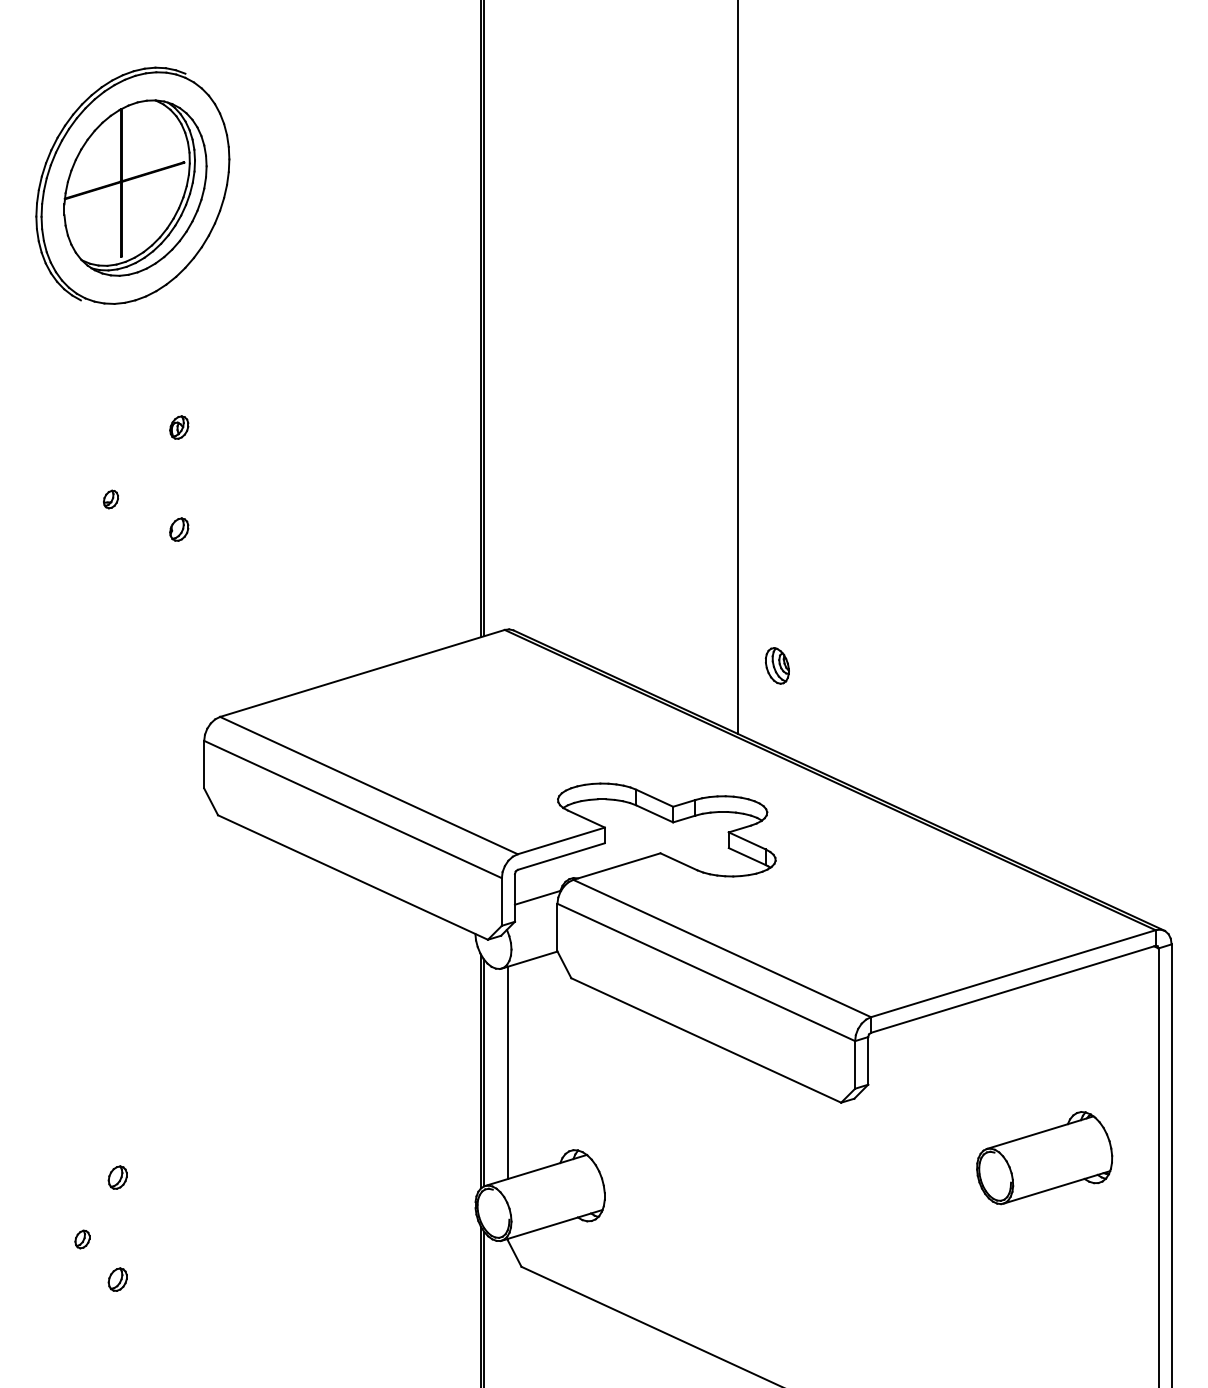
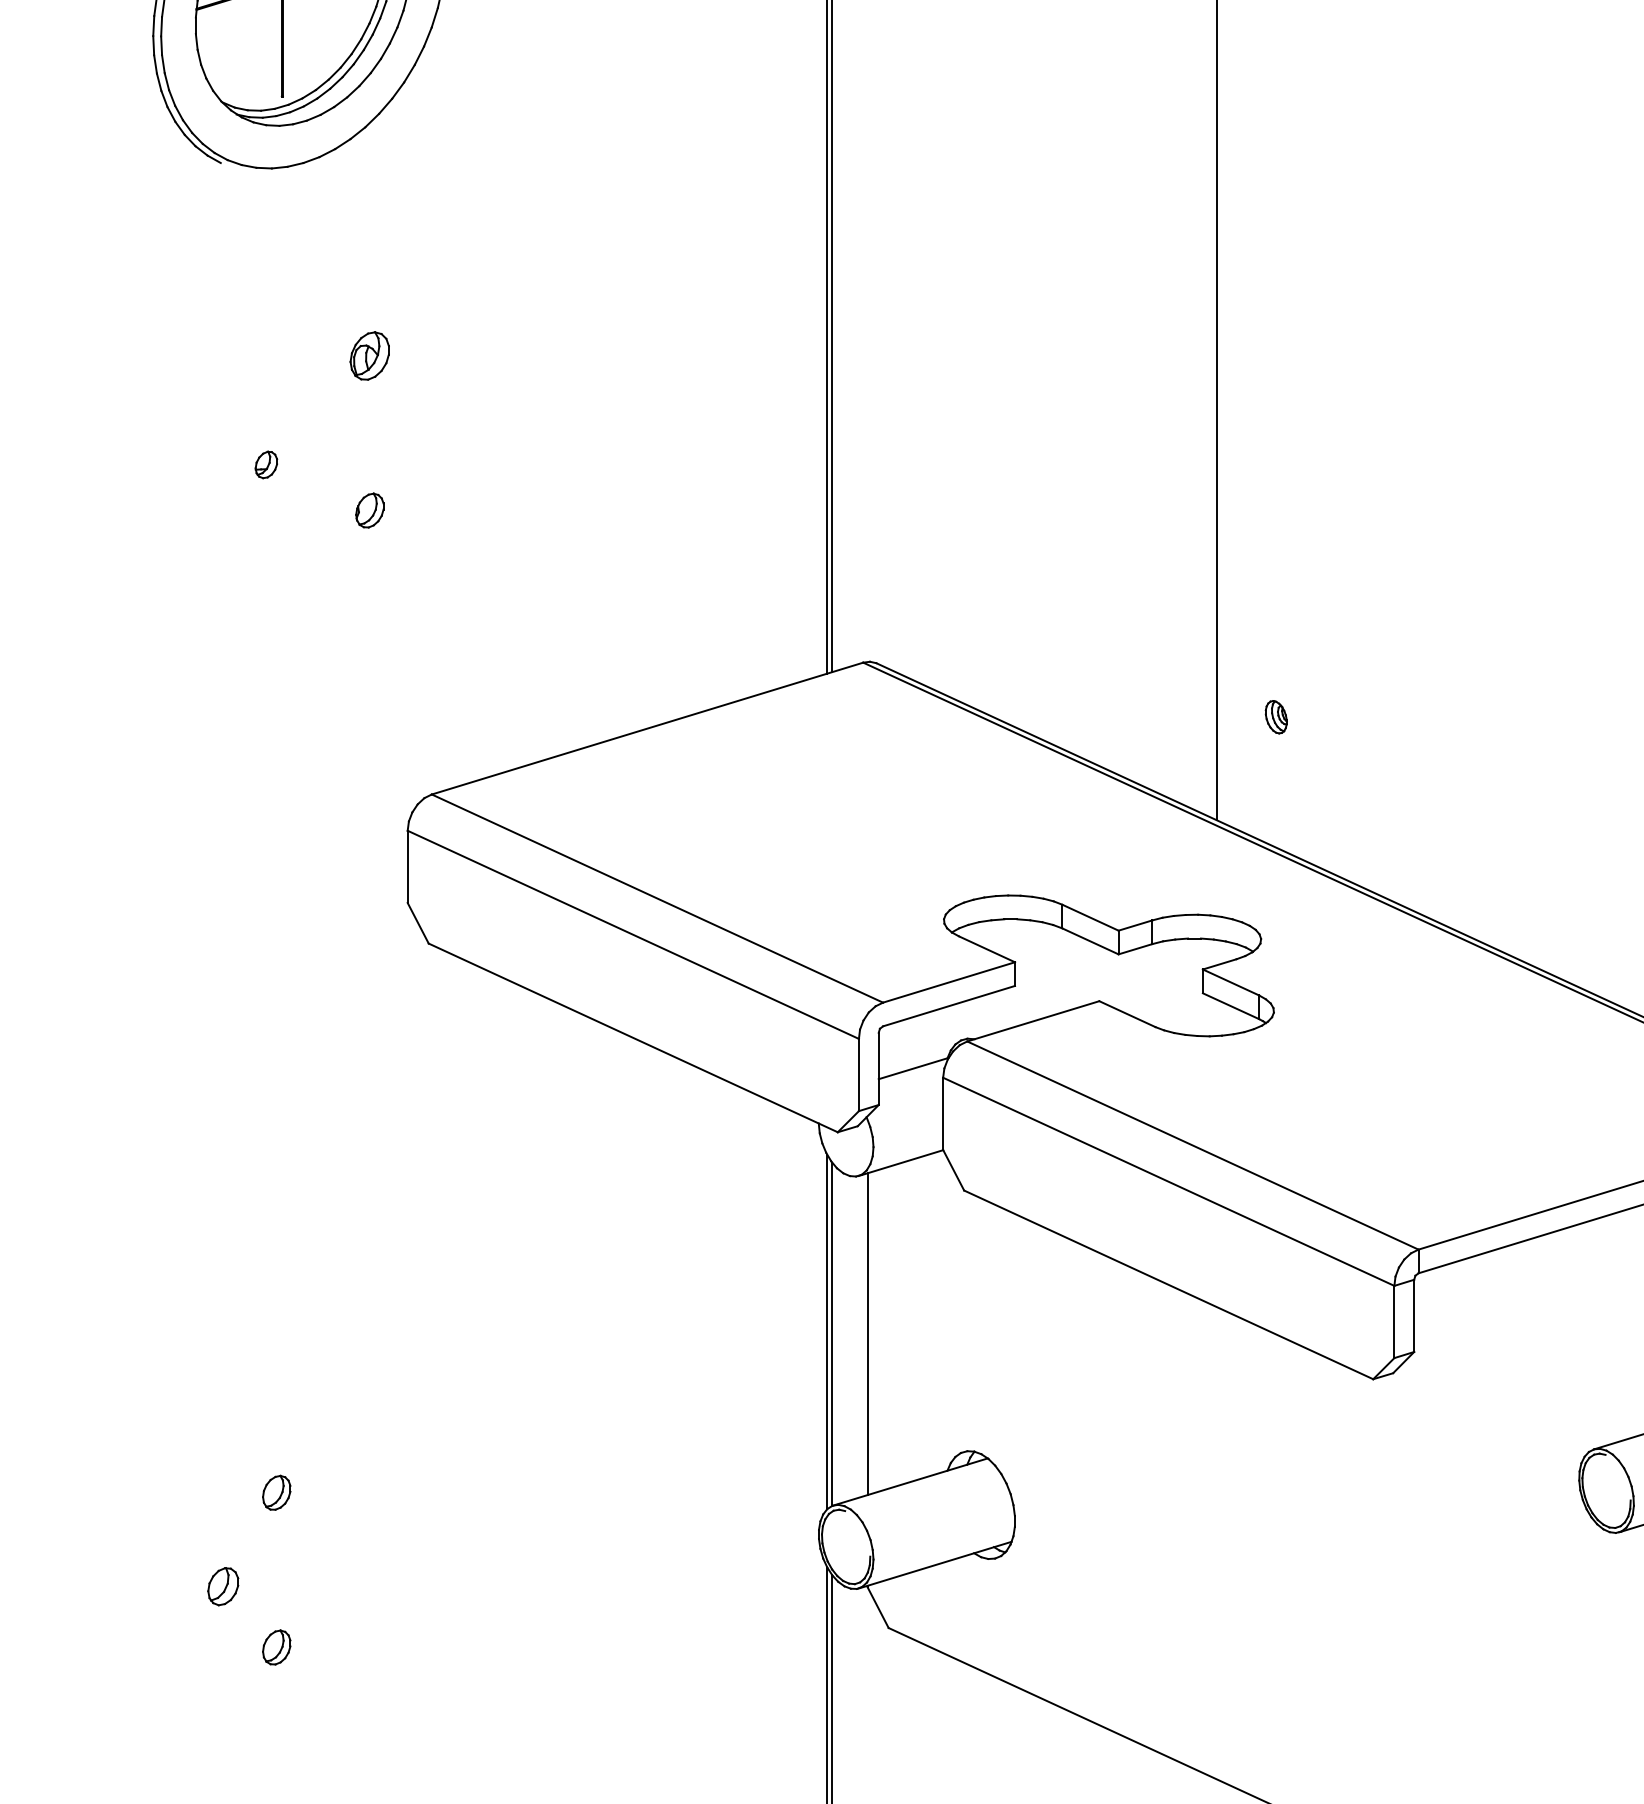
part: (179, 427) -> (370, 355), size x1.4
part: (776, 665) -> (1275, 716), size x0.6
part: (82, 1239) -> (223, 1586), size x1.4

